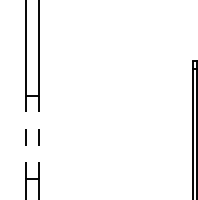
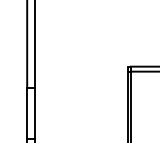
line: (39, 136) -> (35, 112), dashed -> solid
line: (26, 137) -> (27, 113), dashed -> solid

